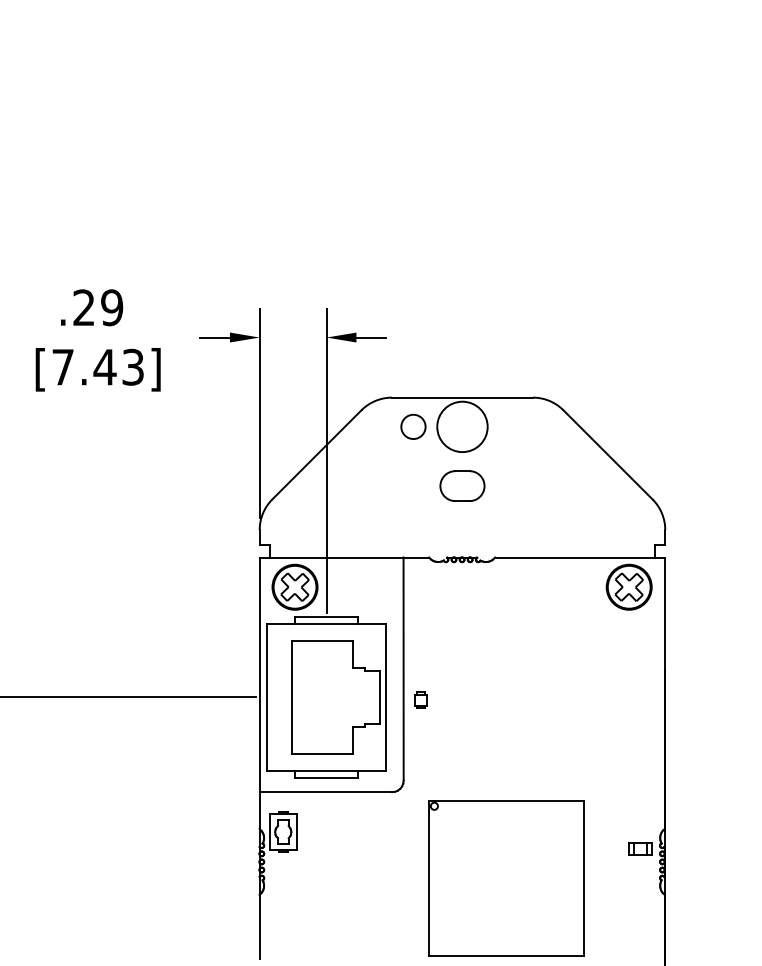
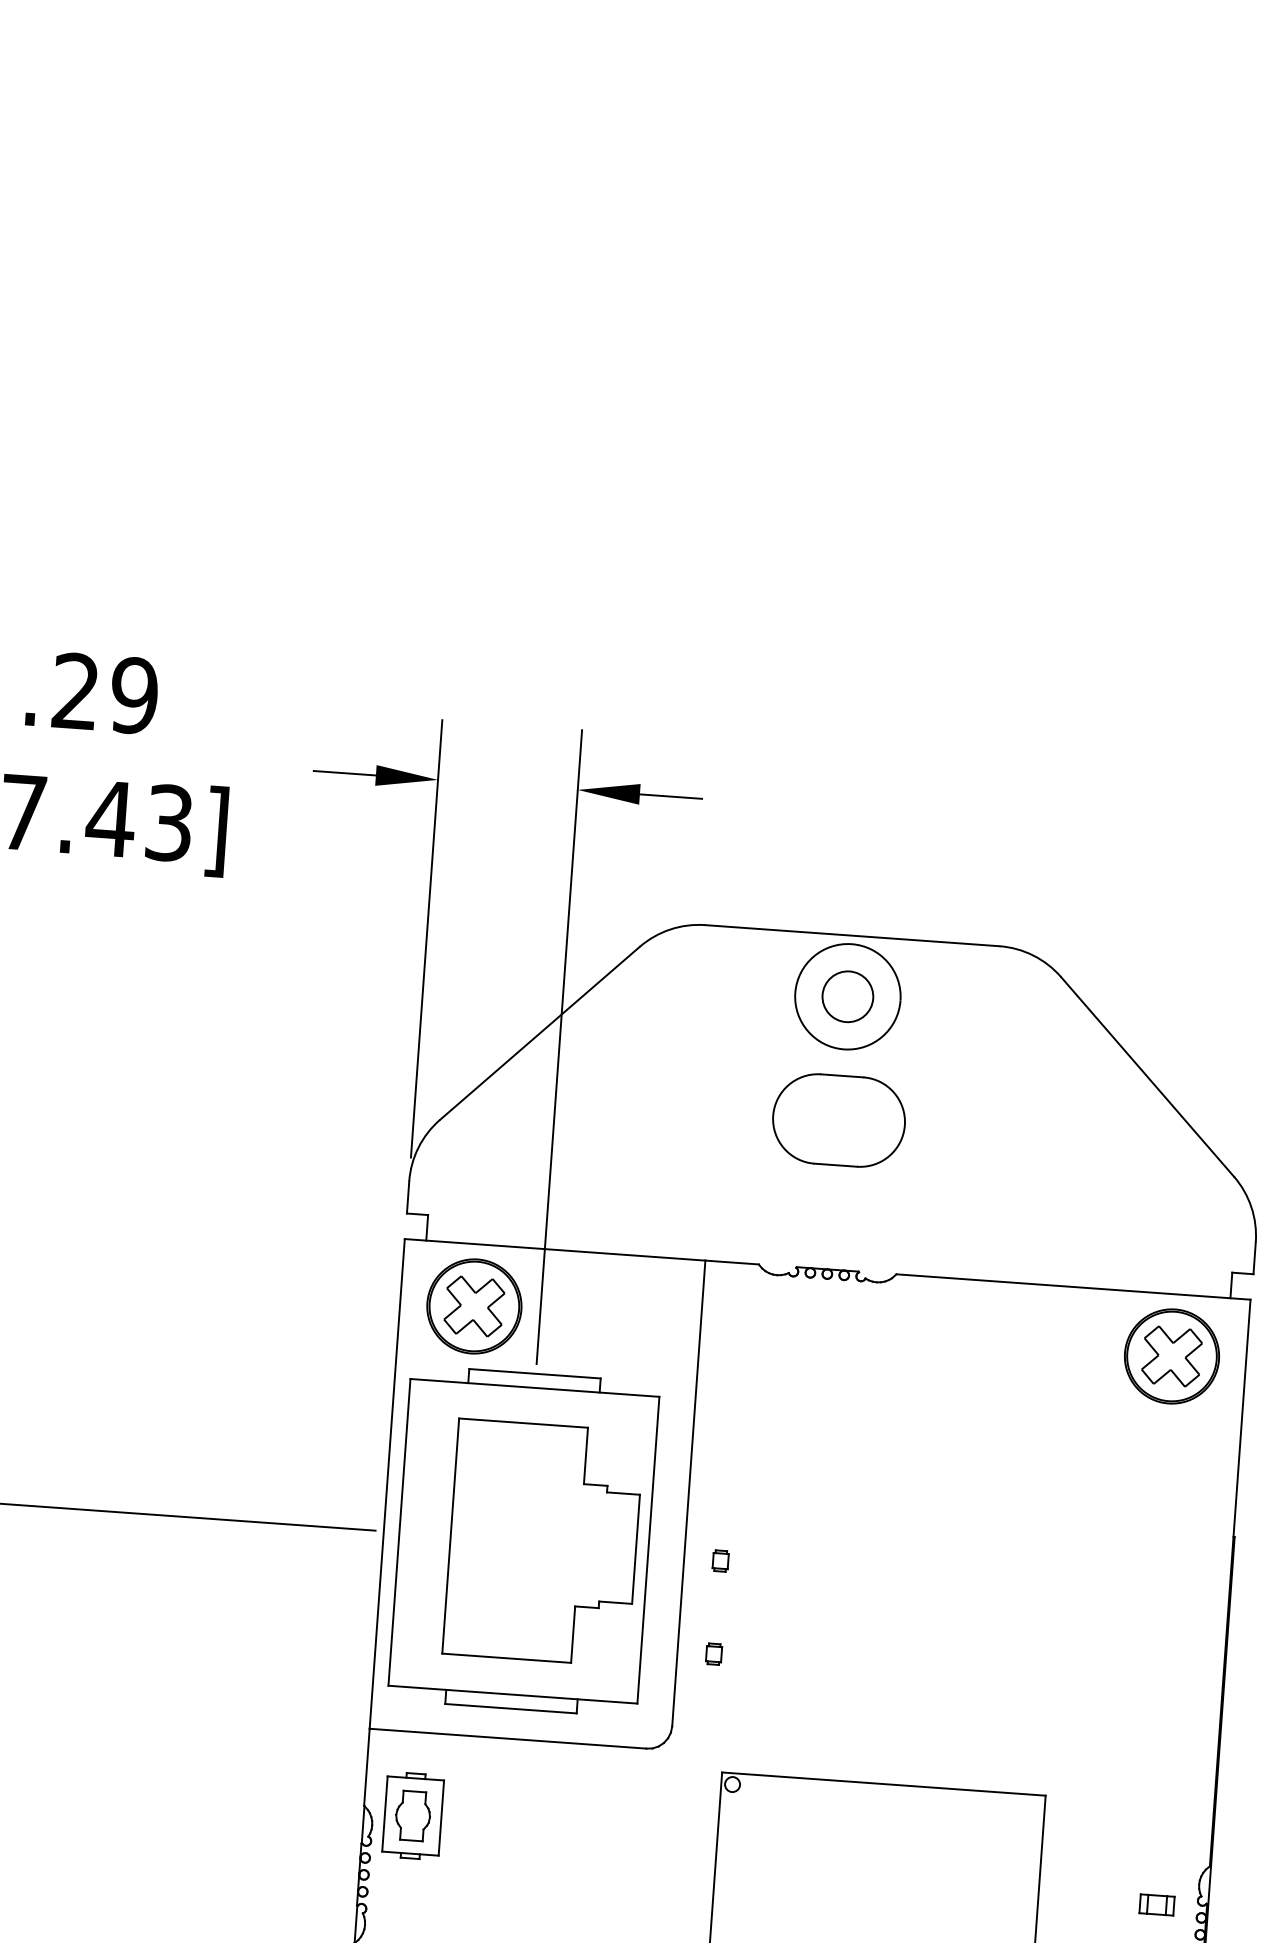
circle: (413, 426) -> (848, 995), moved
part: (462, 485) -> (839, 1119), size x1.43
part: (421, 699) -> (721, 1559), size x0.62
part: (421, 744) -> (714, 1653), added
part: (640, 849) -> (1156, 1905), size x0.71

